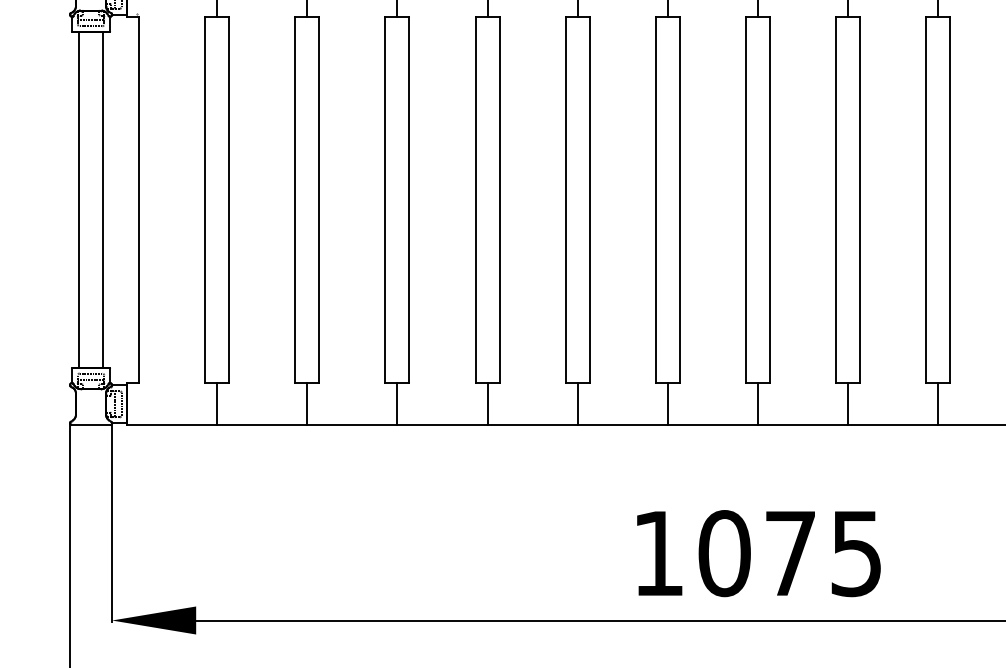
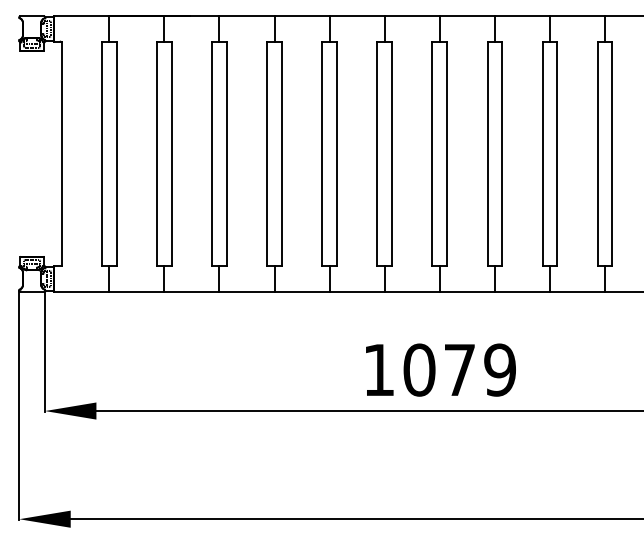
line: (78, 199) -> (24, 153), removed
line: (103, 199) -> (39, 153), removed
text: (855, 552) -> (499, 369), 1075 -> 1079

